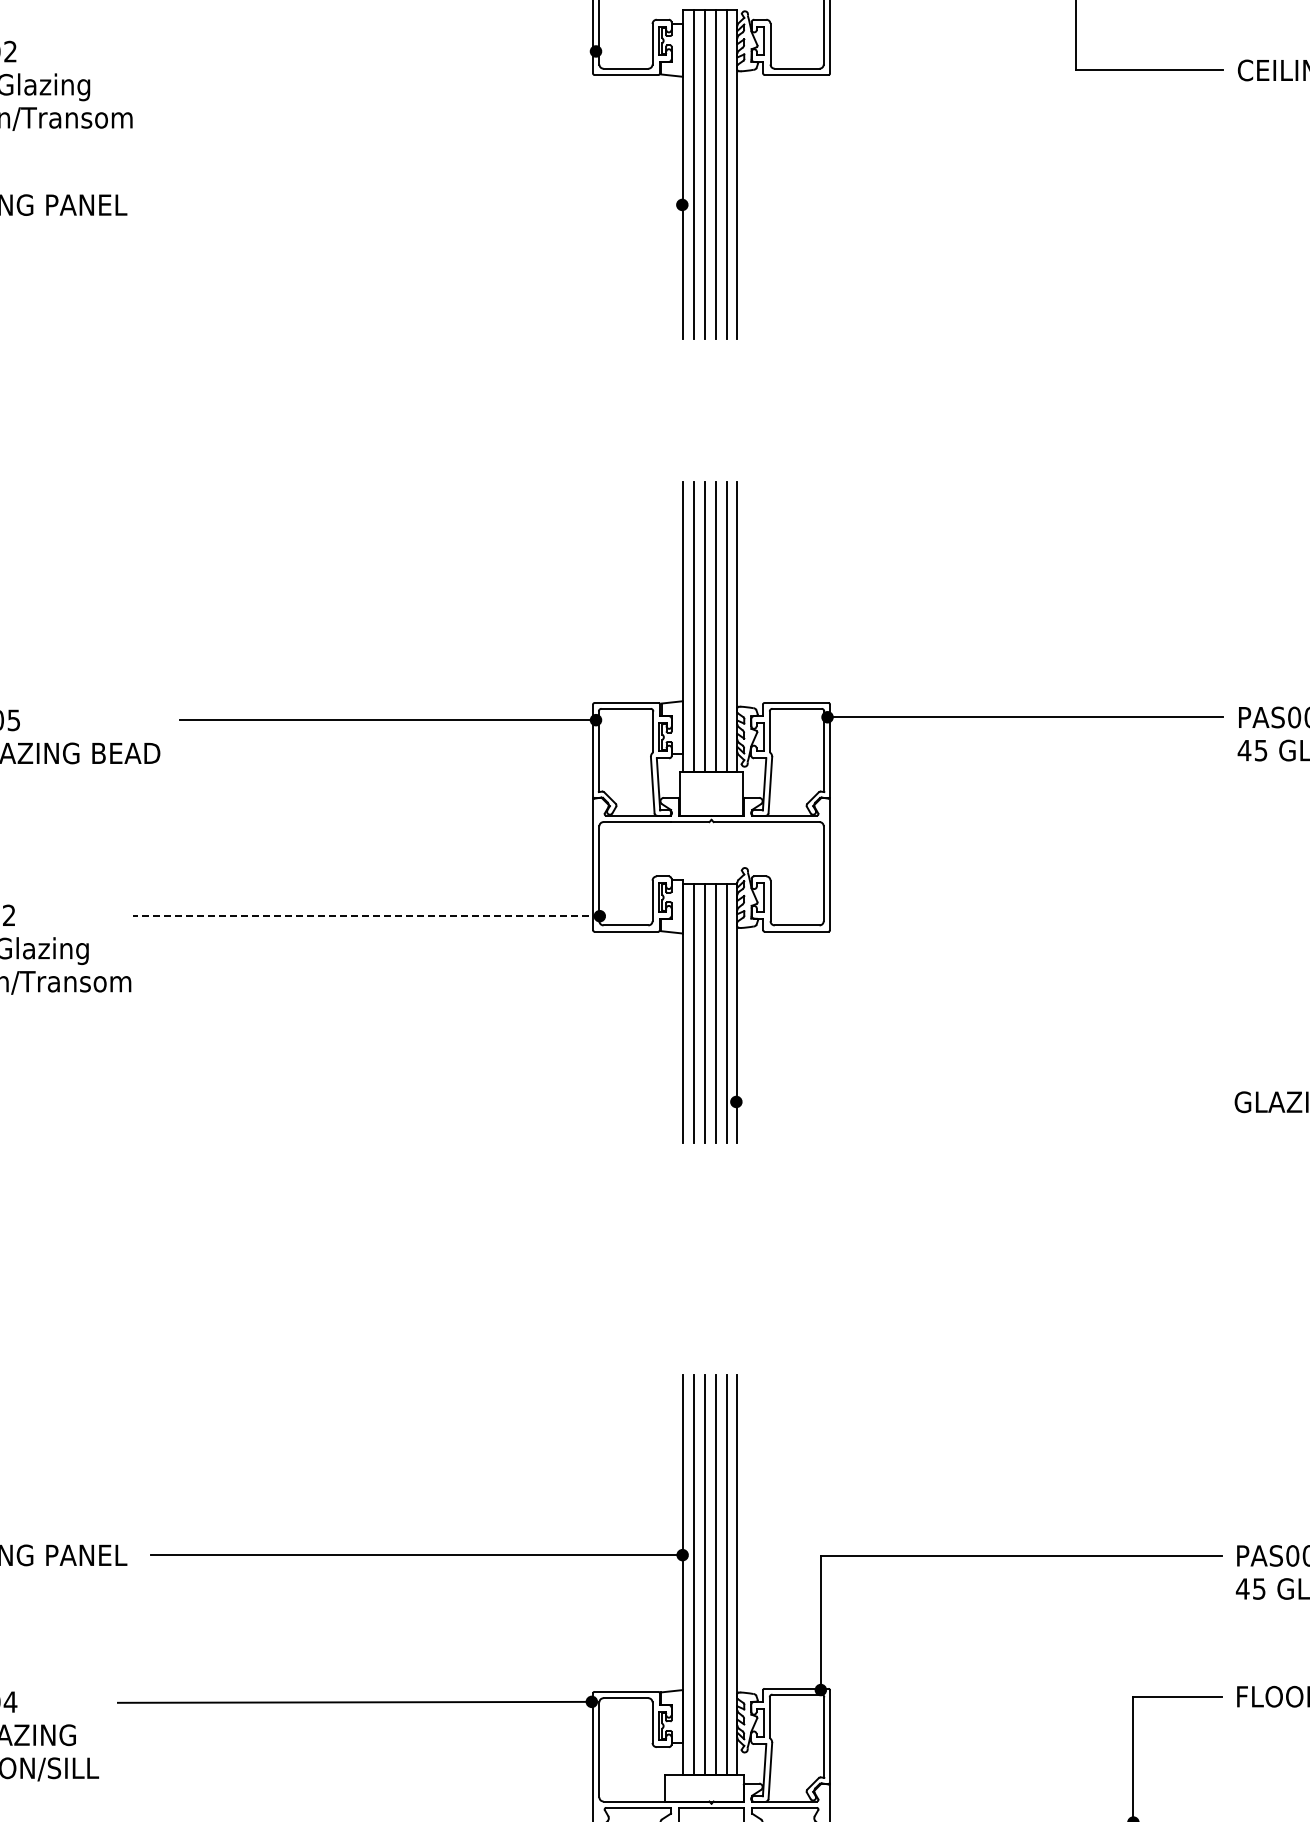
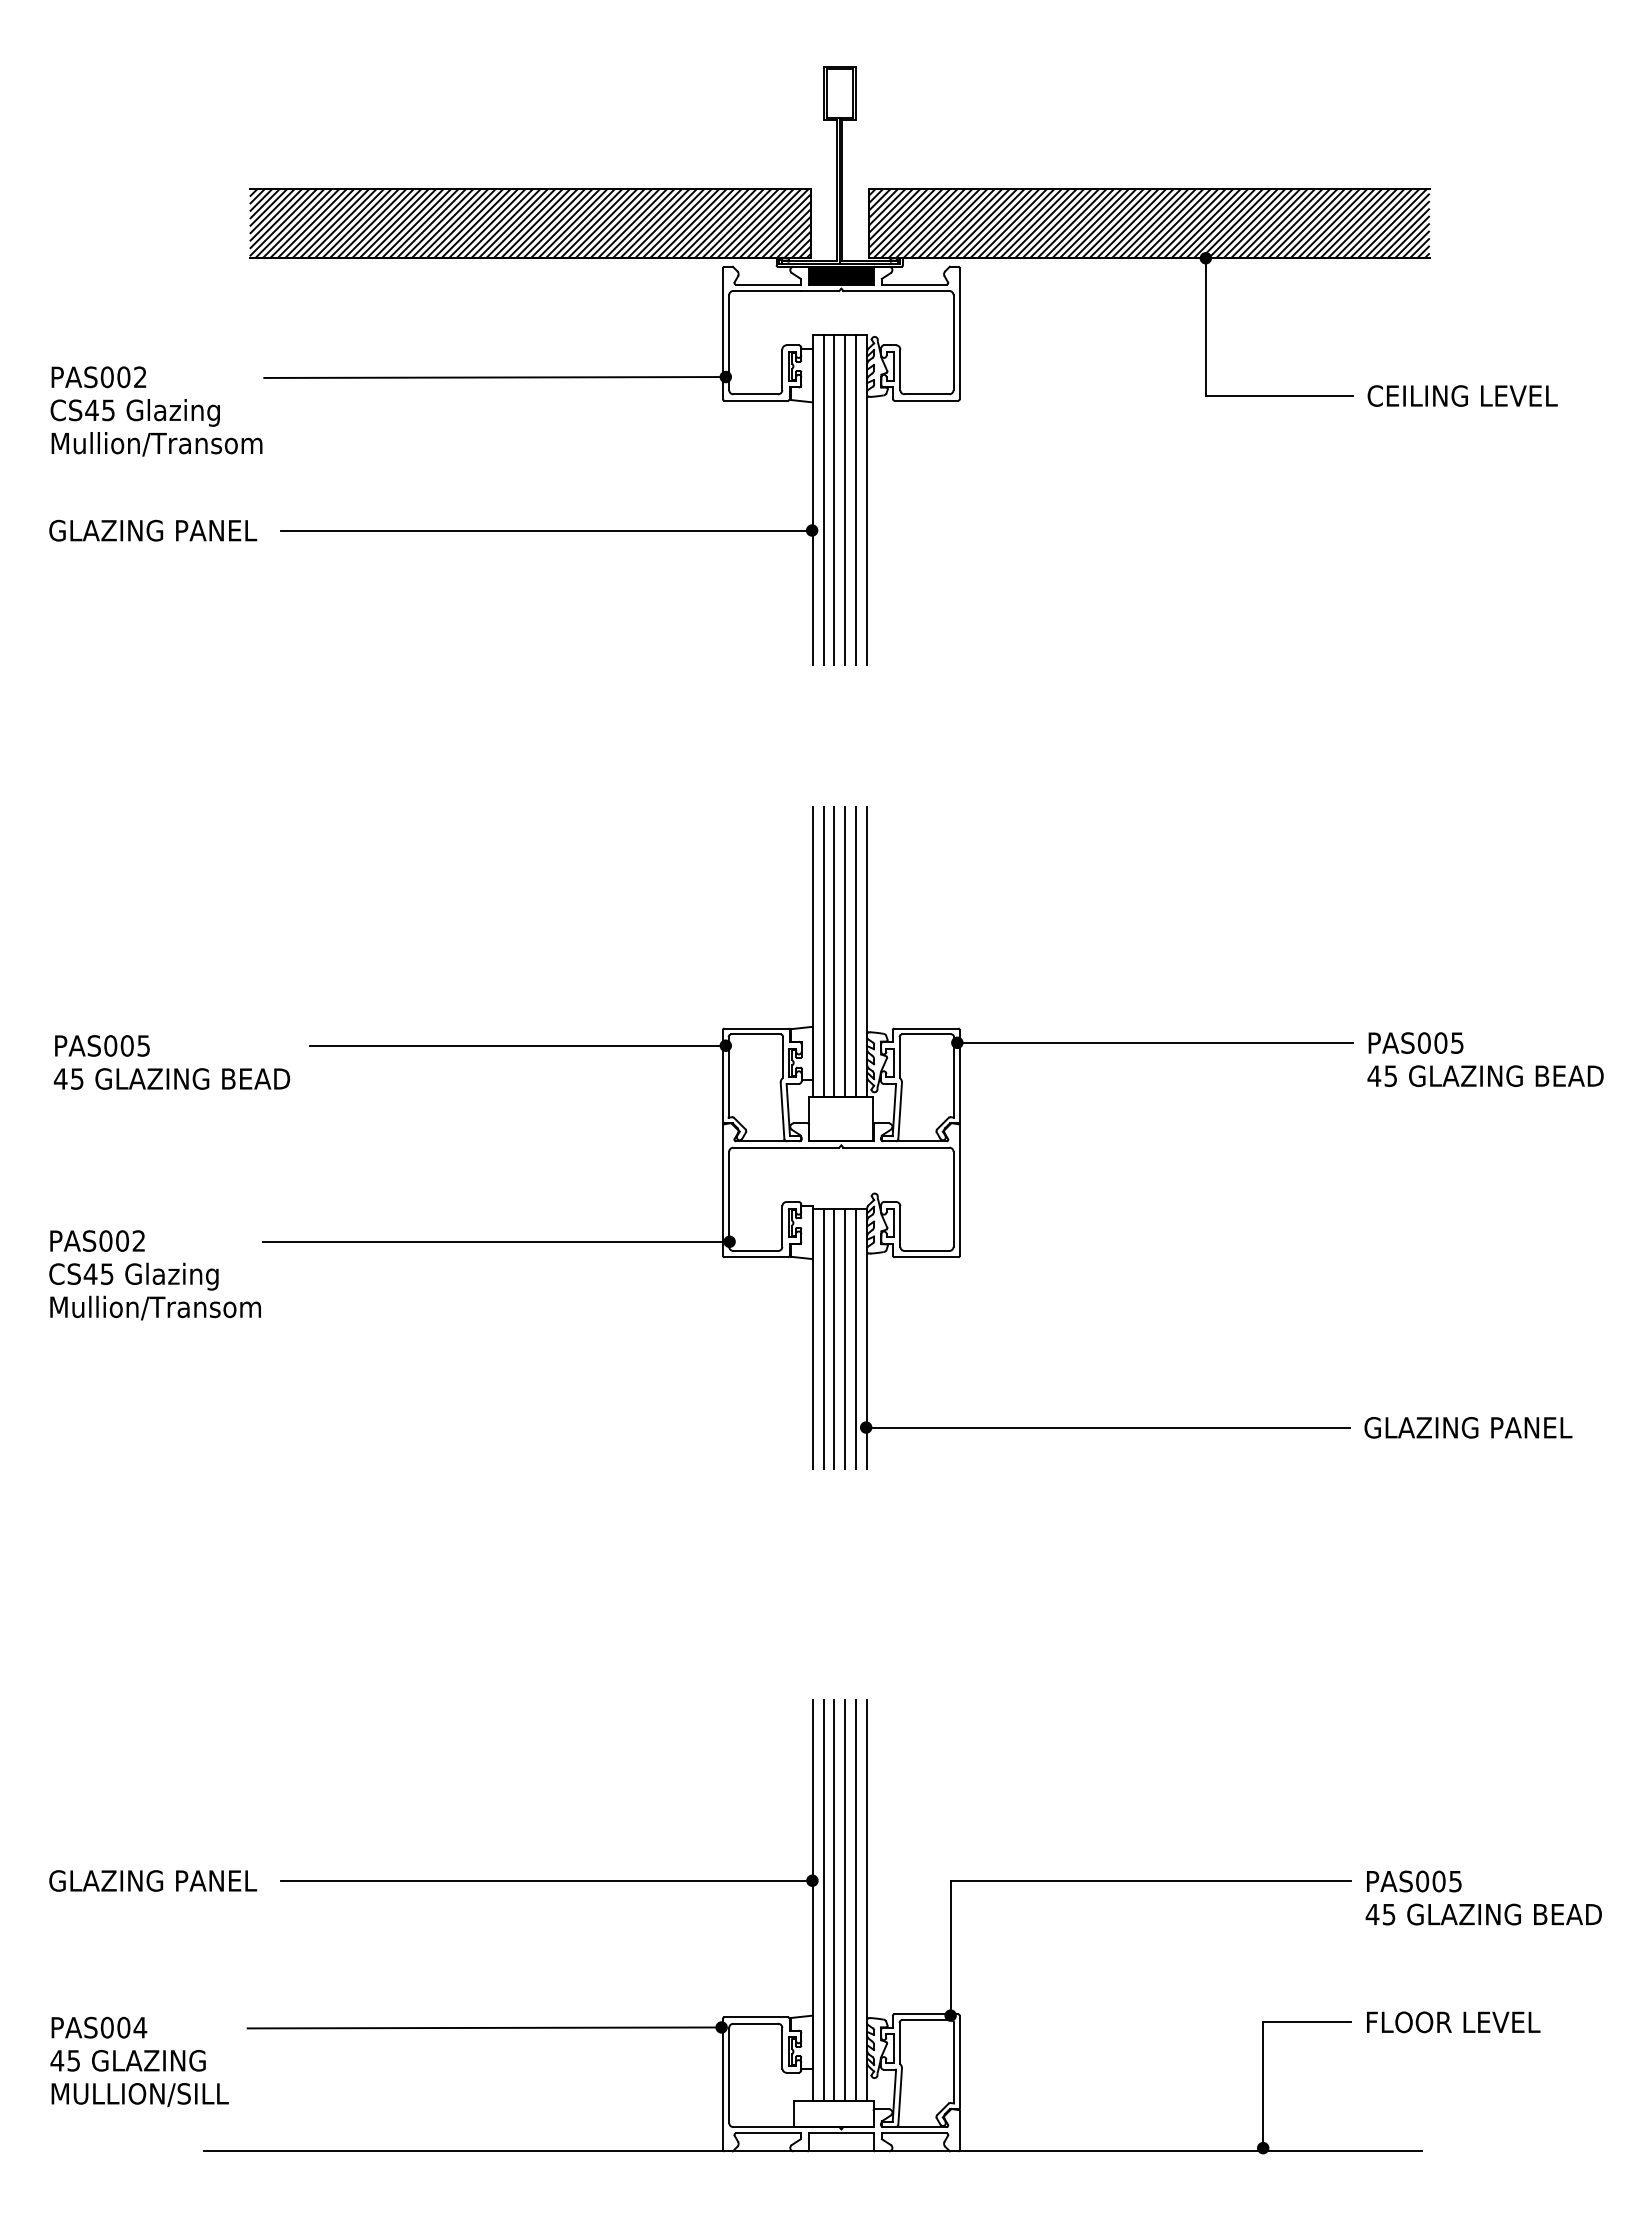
line: (364, 51) -> (494, 377), added
line: (416, 204) -> (546, 530), added
line: (365, 915) -> (495, 1241), dashed -> solid
line: (977, 1101) -> (1107, 1427), added

